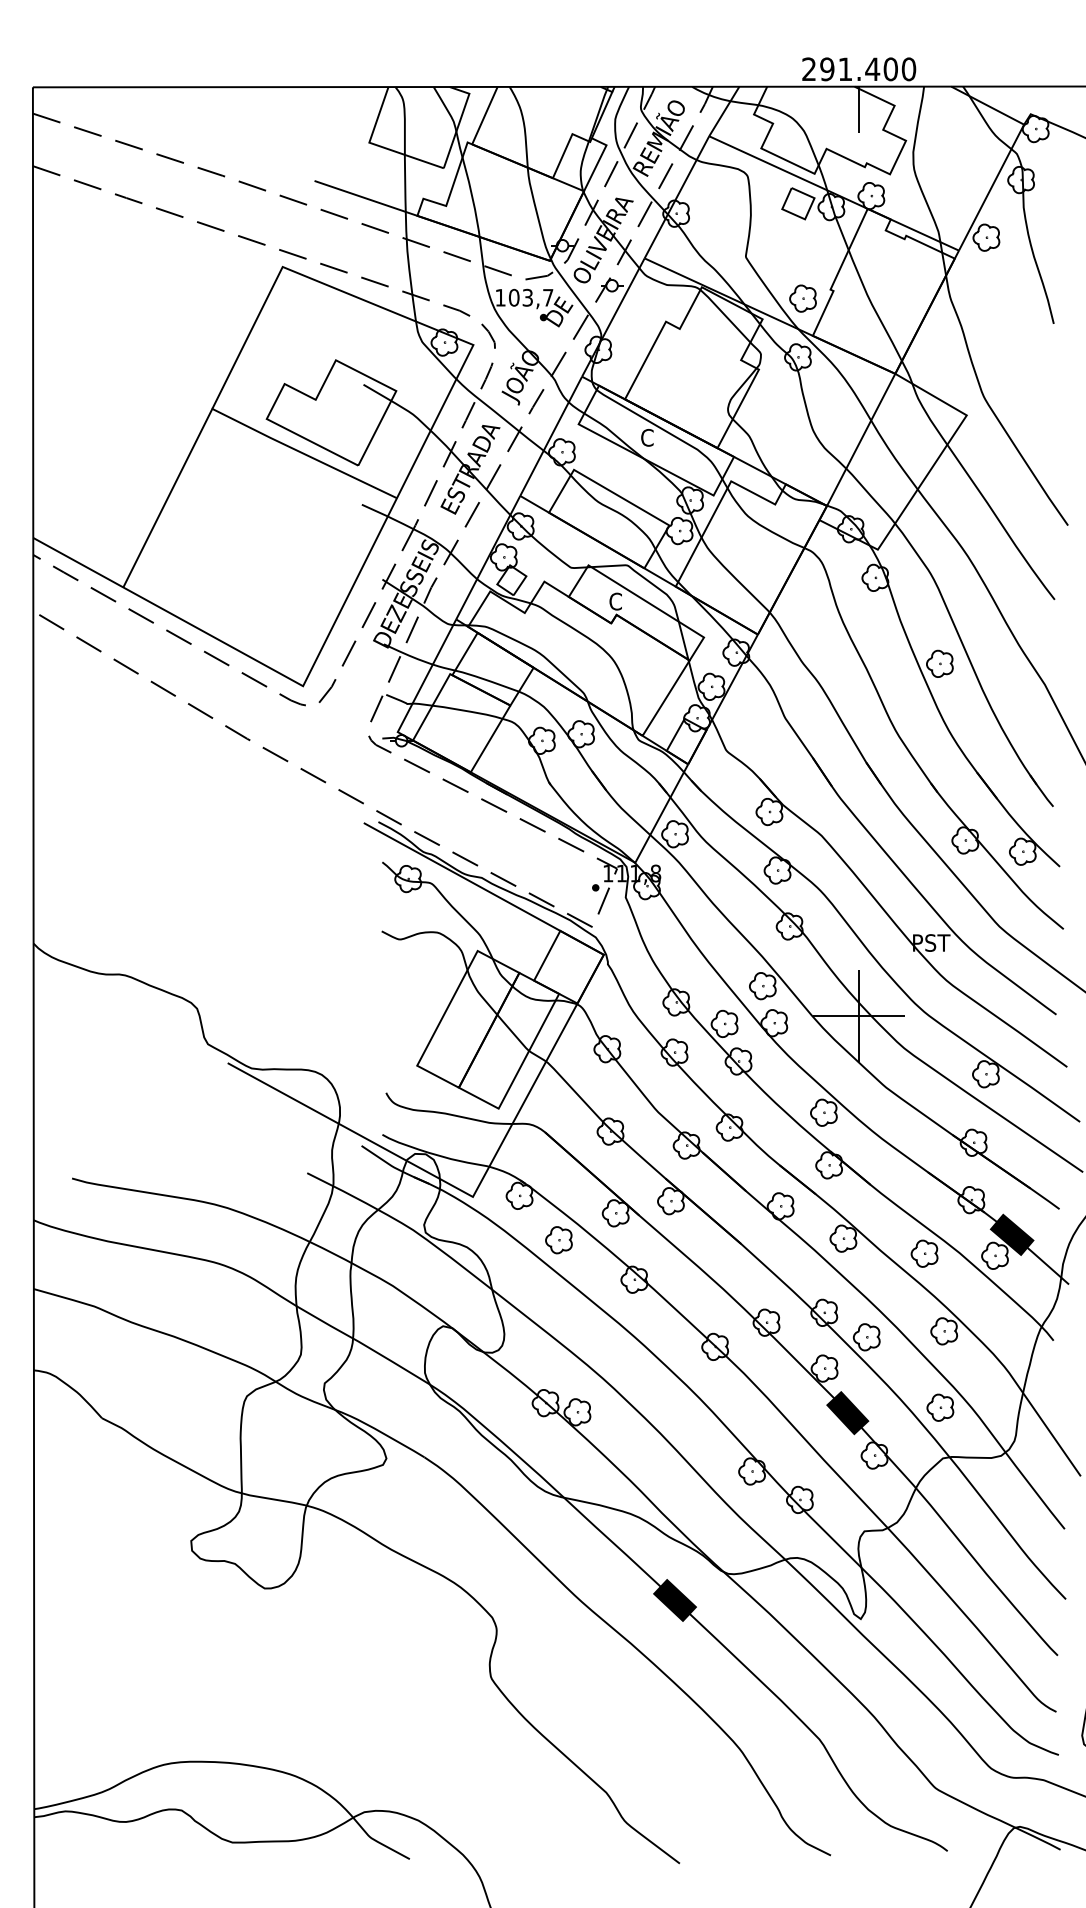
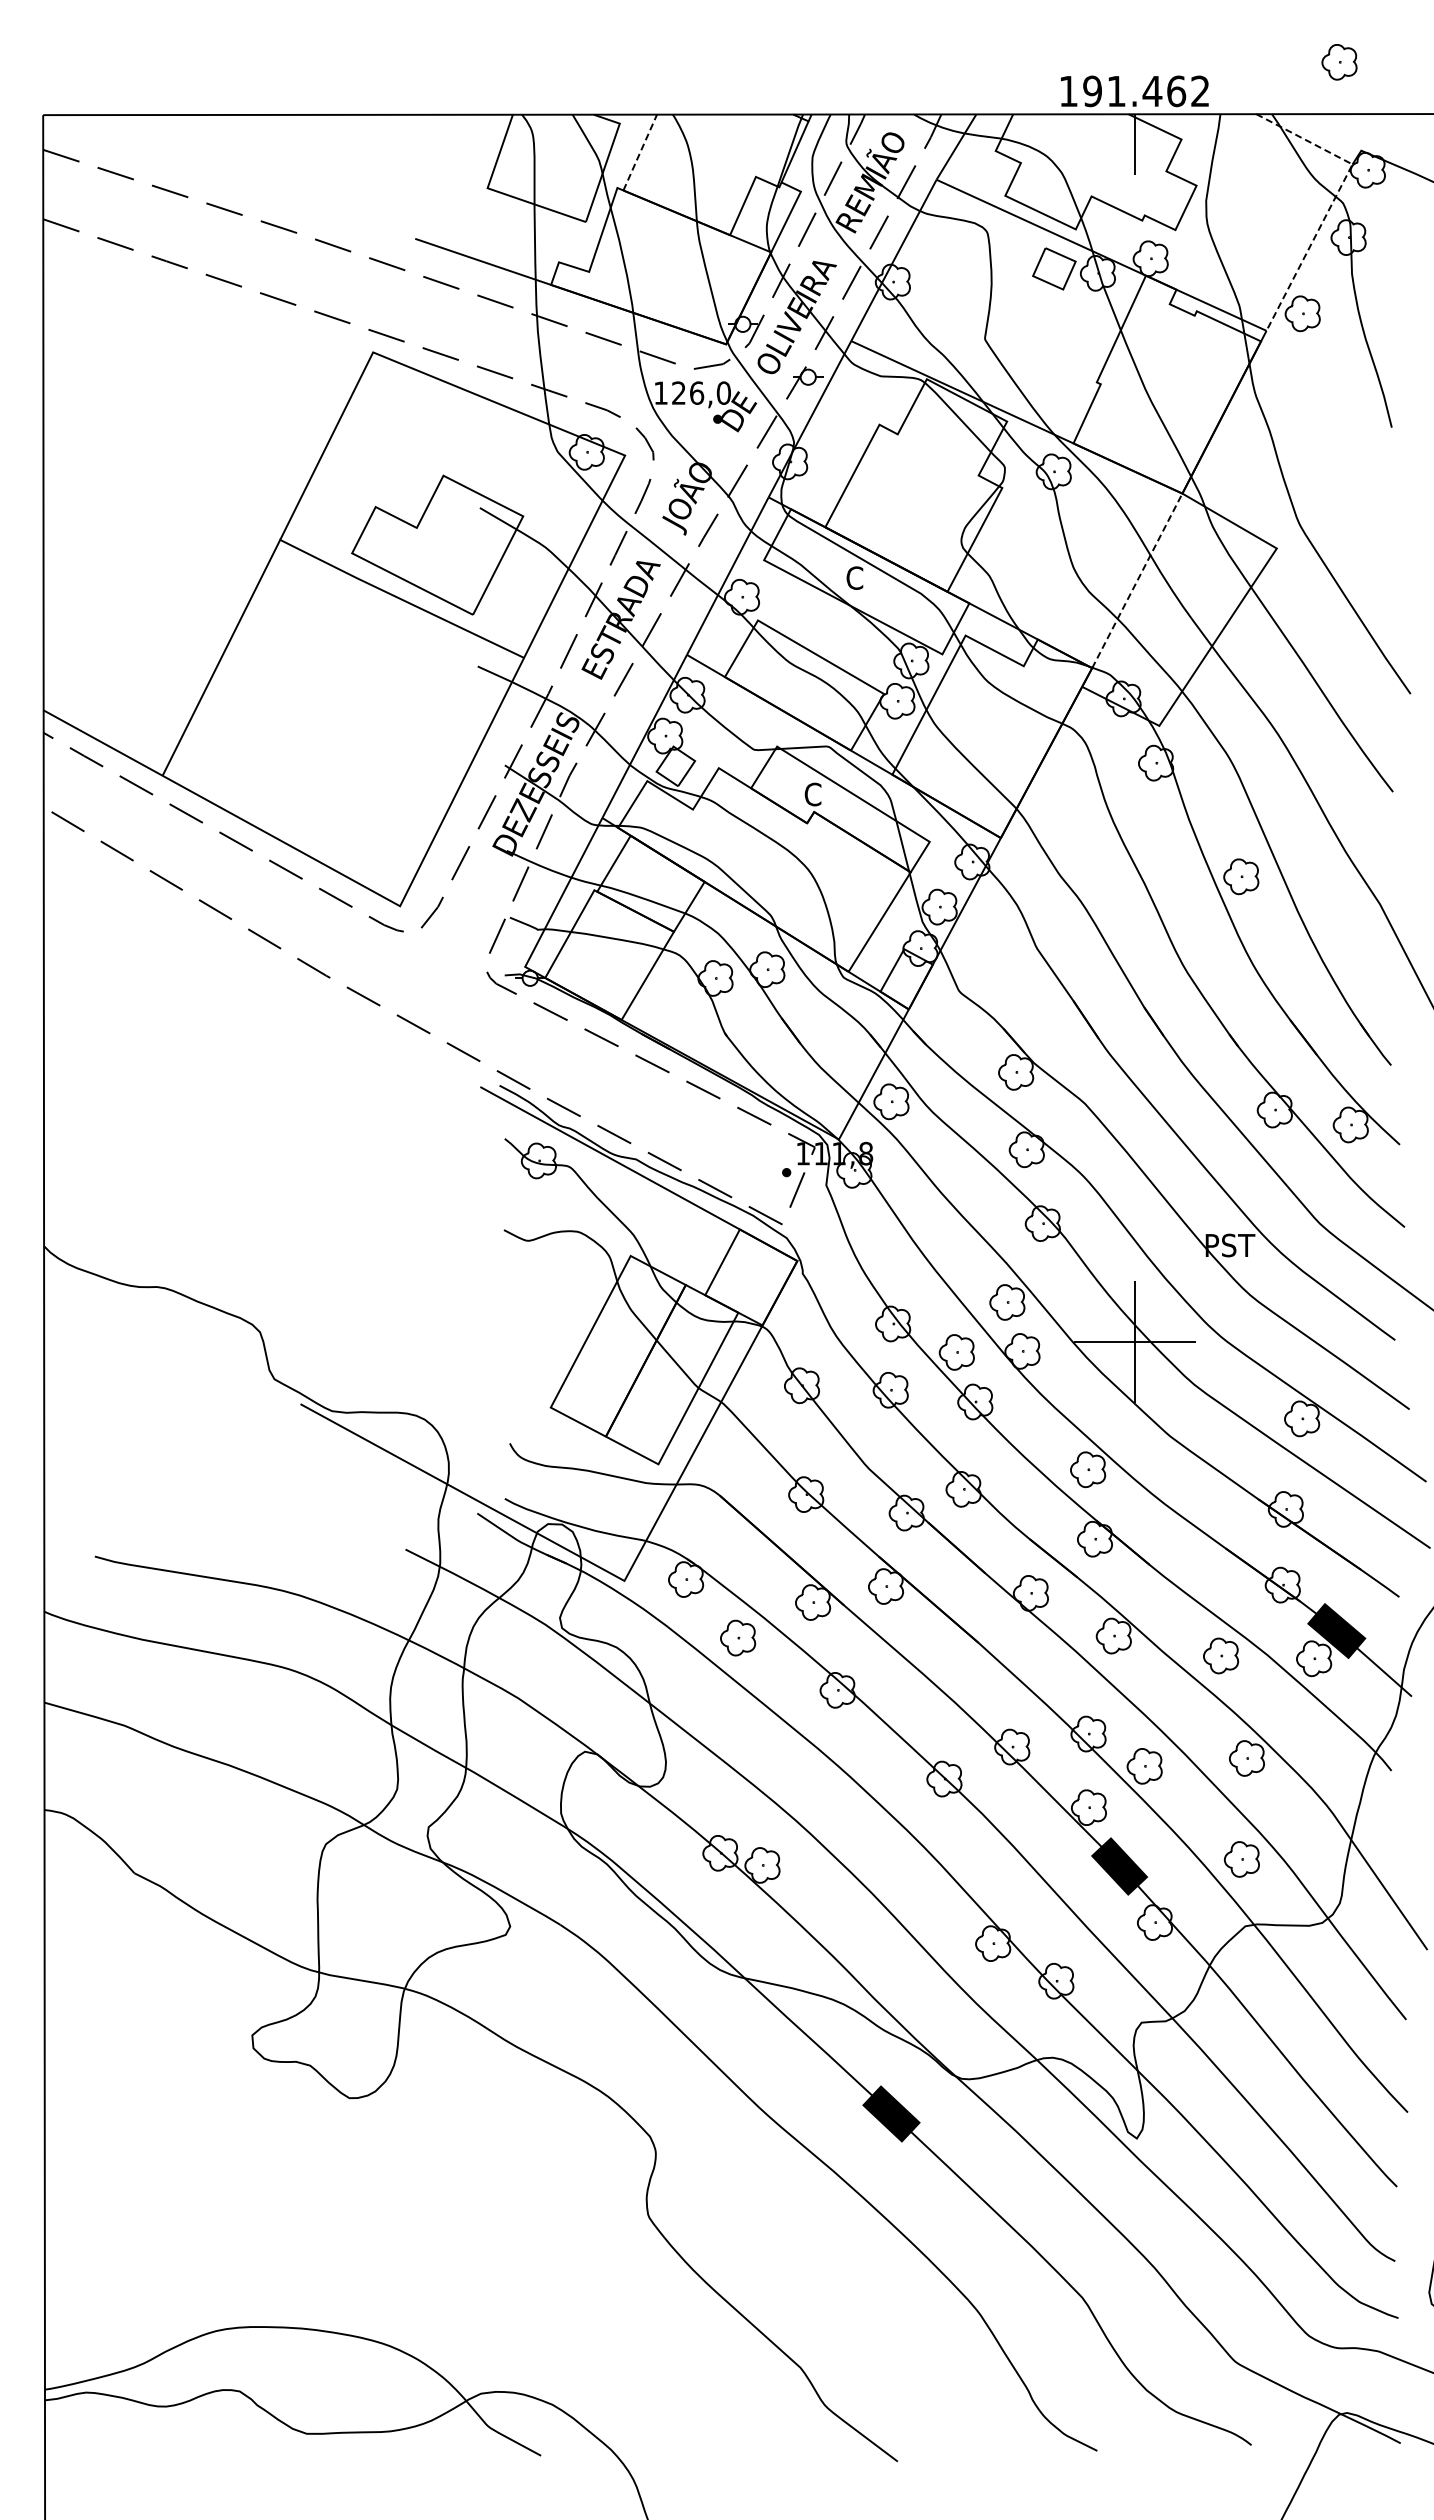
text: (859, 69) -> (1134, 91), 291.400 -> 191.462
line: (485, 115) -> (640, 152), solid -> dashed
line: (1010, 150) -> (1334, 198), solid -> dashed
text: (531, 297) -> (701, 392), 103,7 -> 126,0
part: (803, 298) -> (1339, 62), moved
line: (861, 439) -> (1137, 580), solid -> dashed

